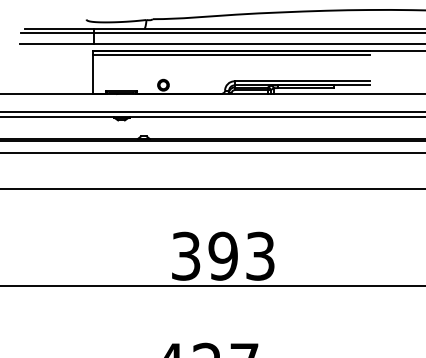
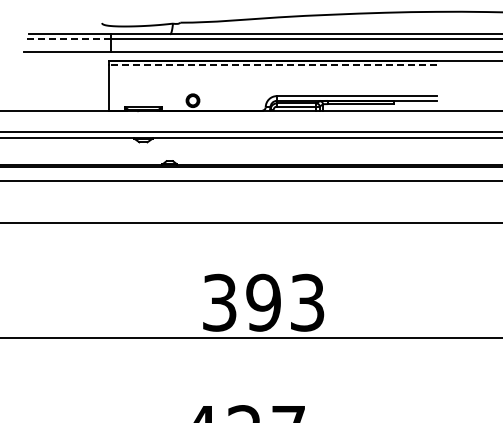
line: (57, 32) -> (67, 38), solid -> dashed
line: (231, 55) -> (273, 65), solid -> dashed

